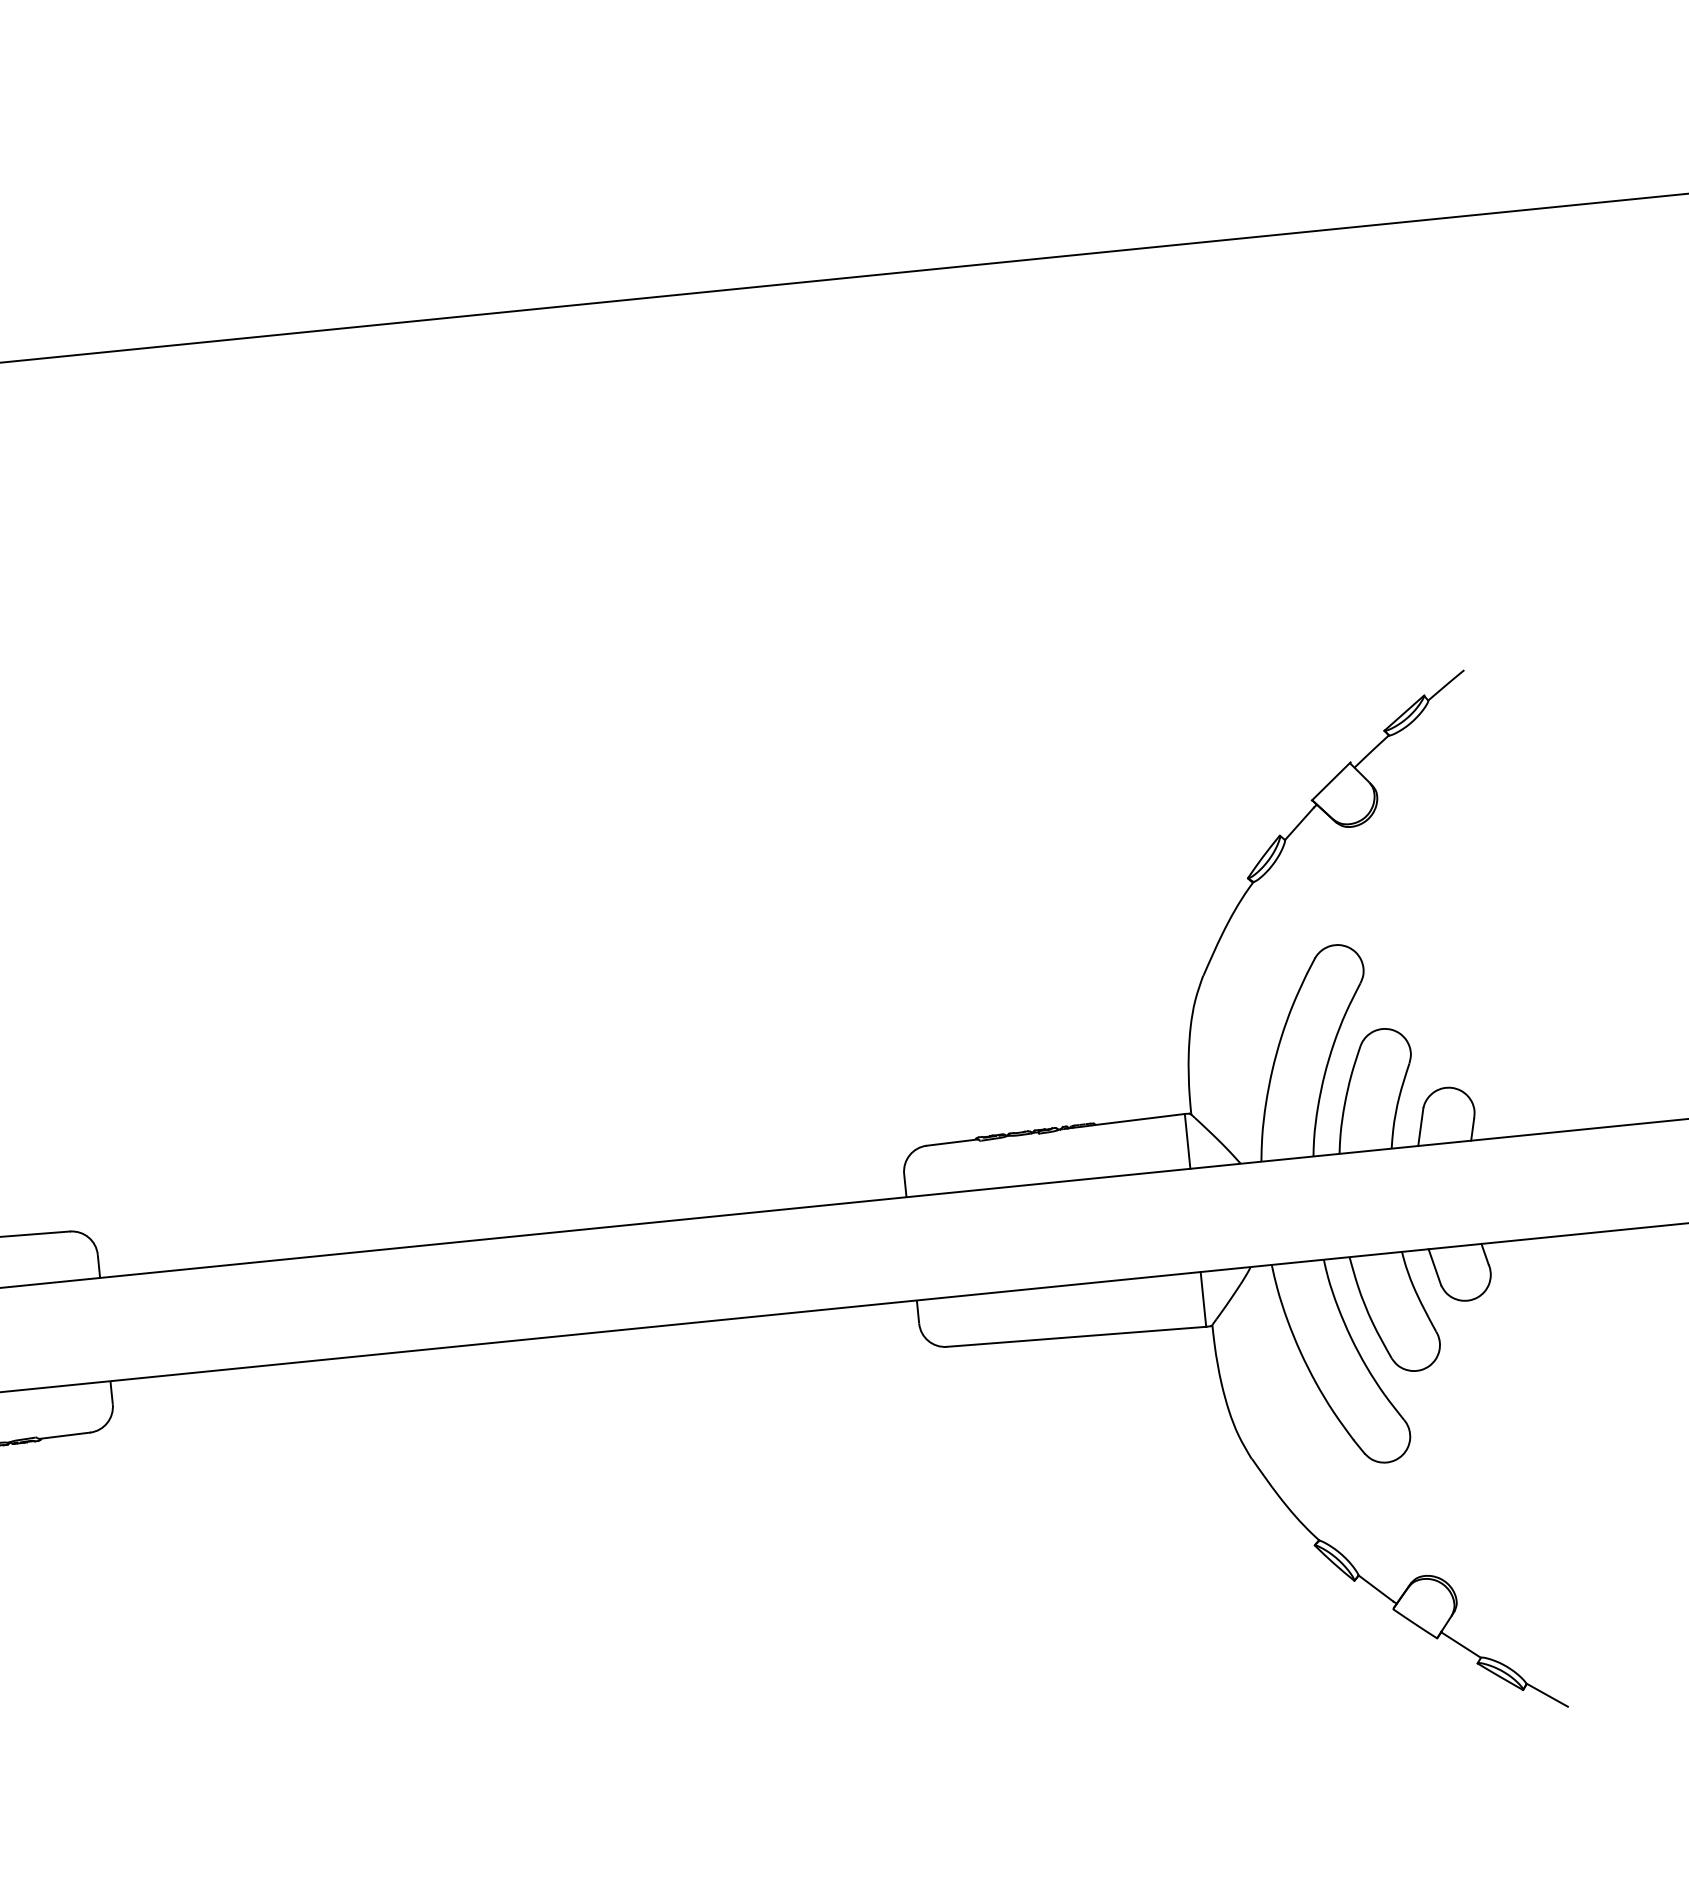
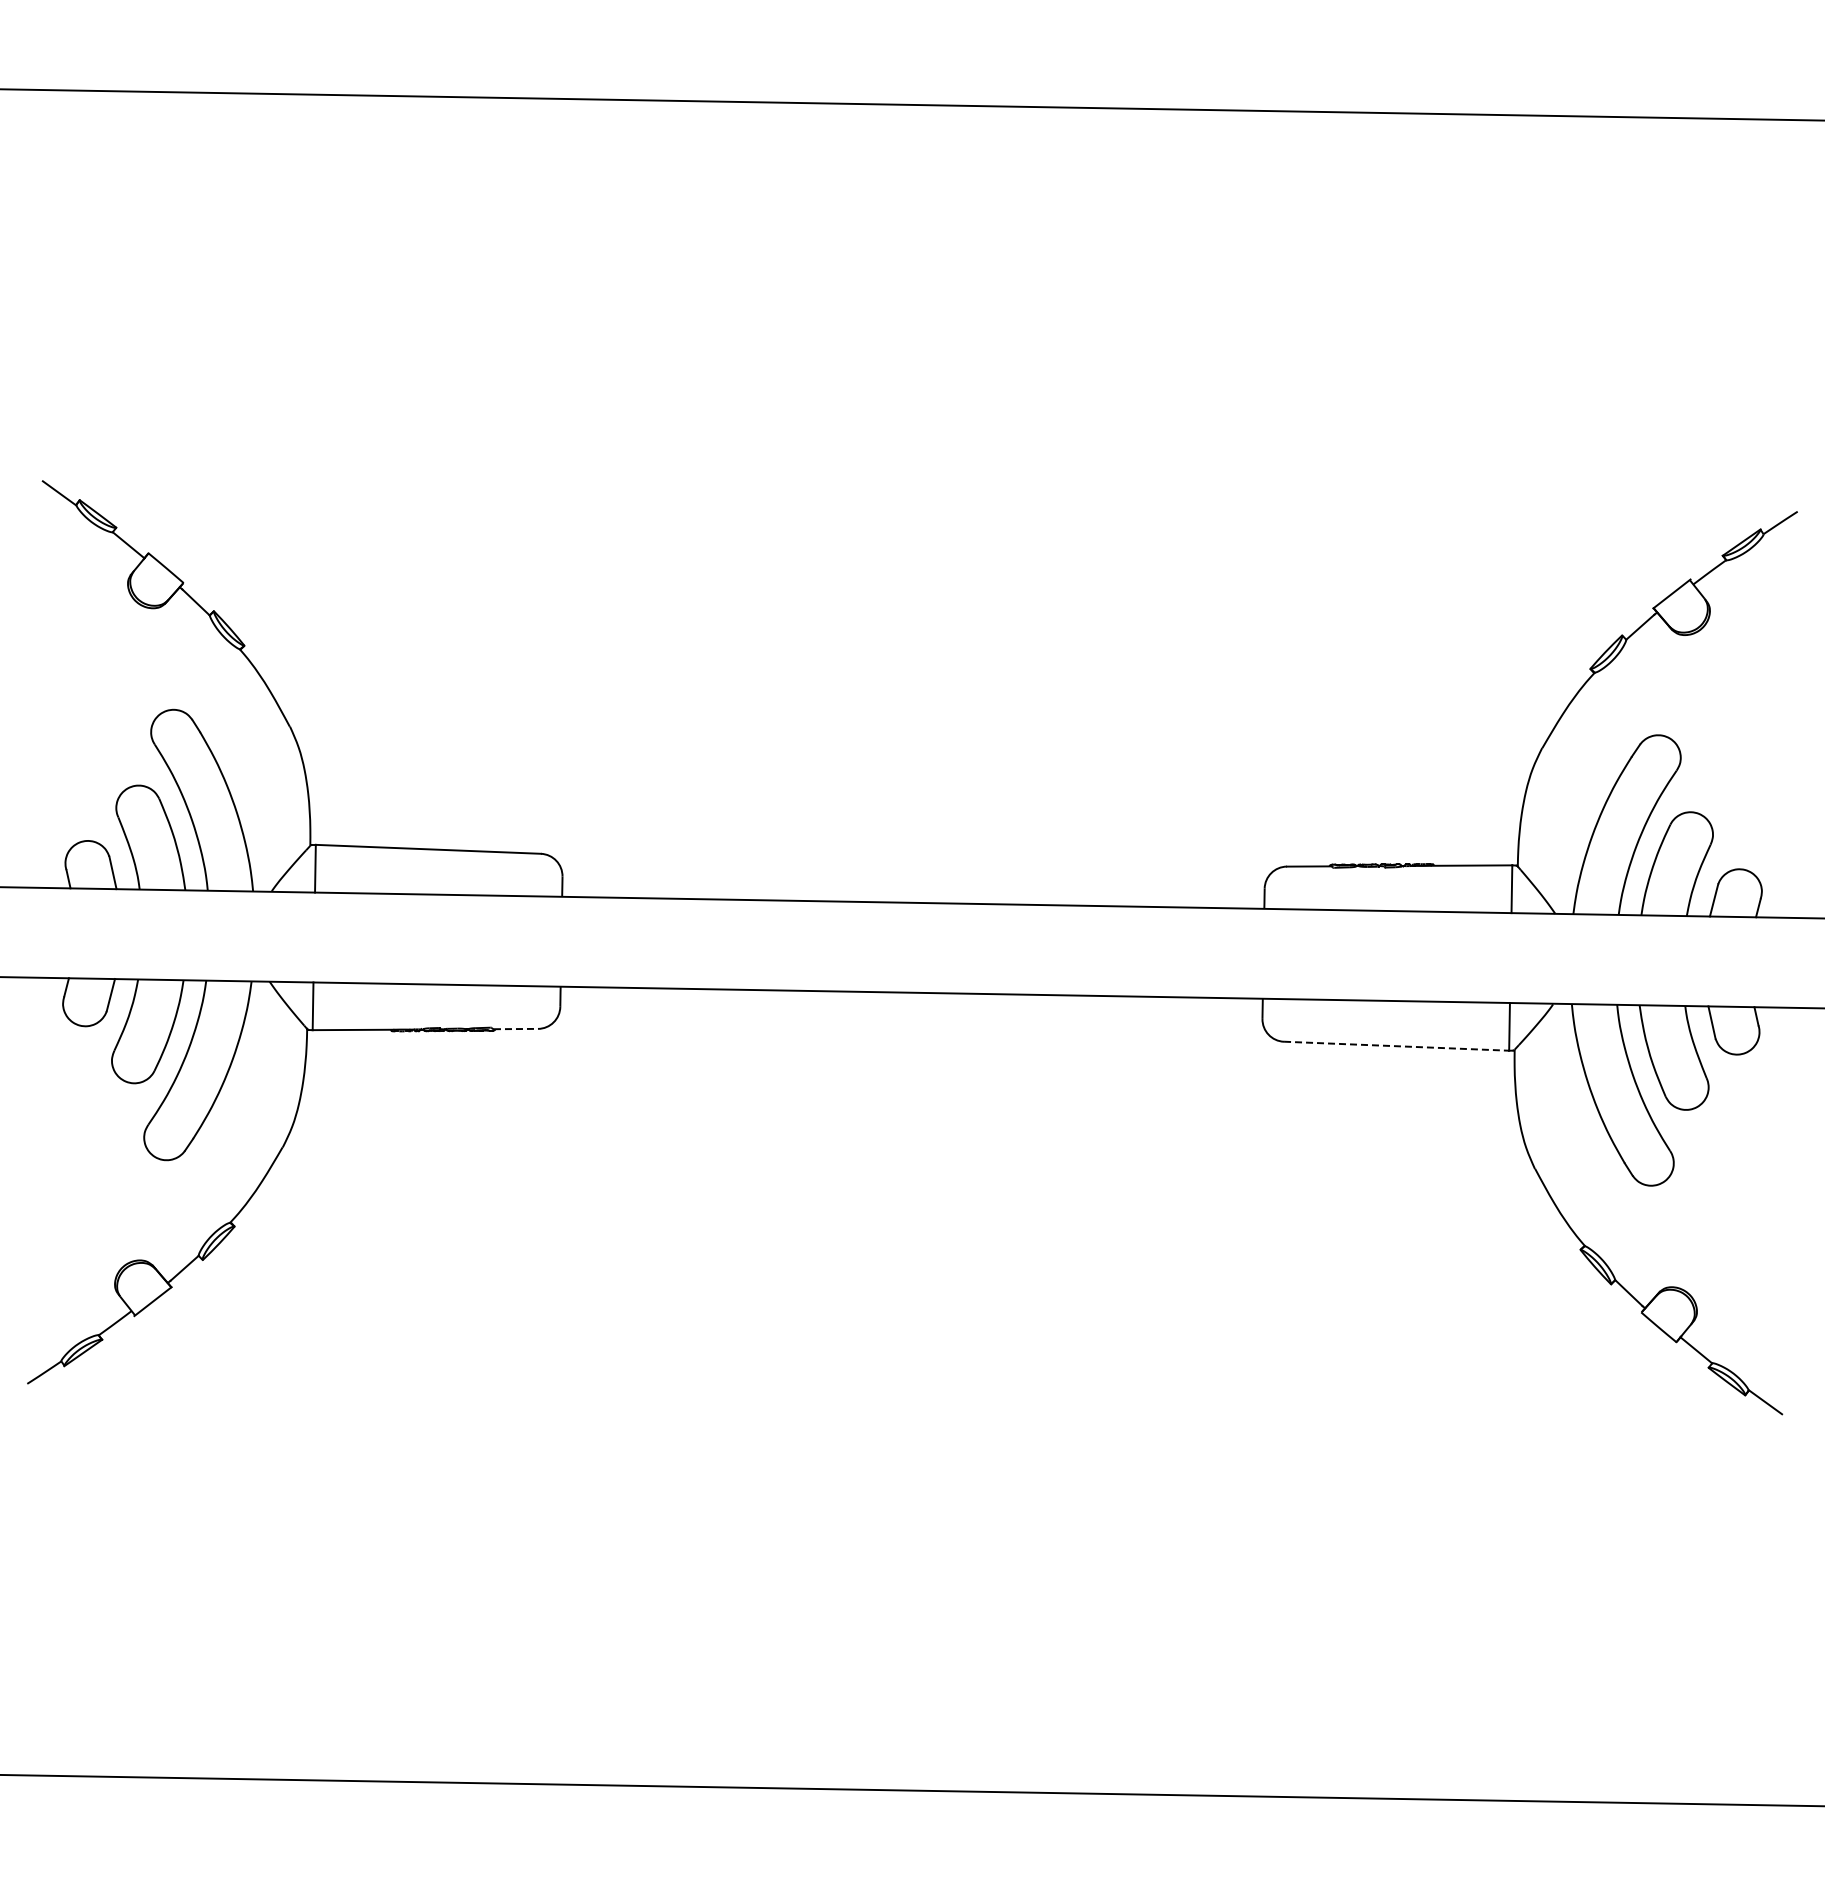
line: (1076, 1337) -> (1396, 1046), solid -> dashed
line: (64, 1436) -> (515, 1029), solid -> dashed

